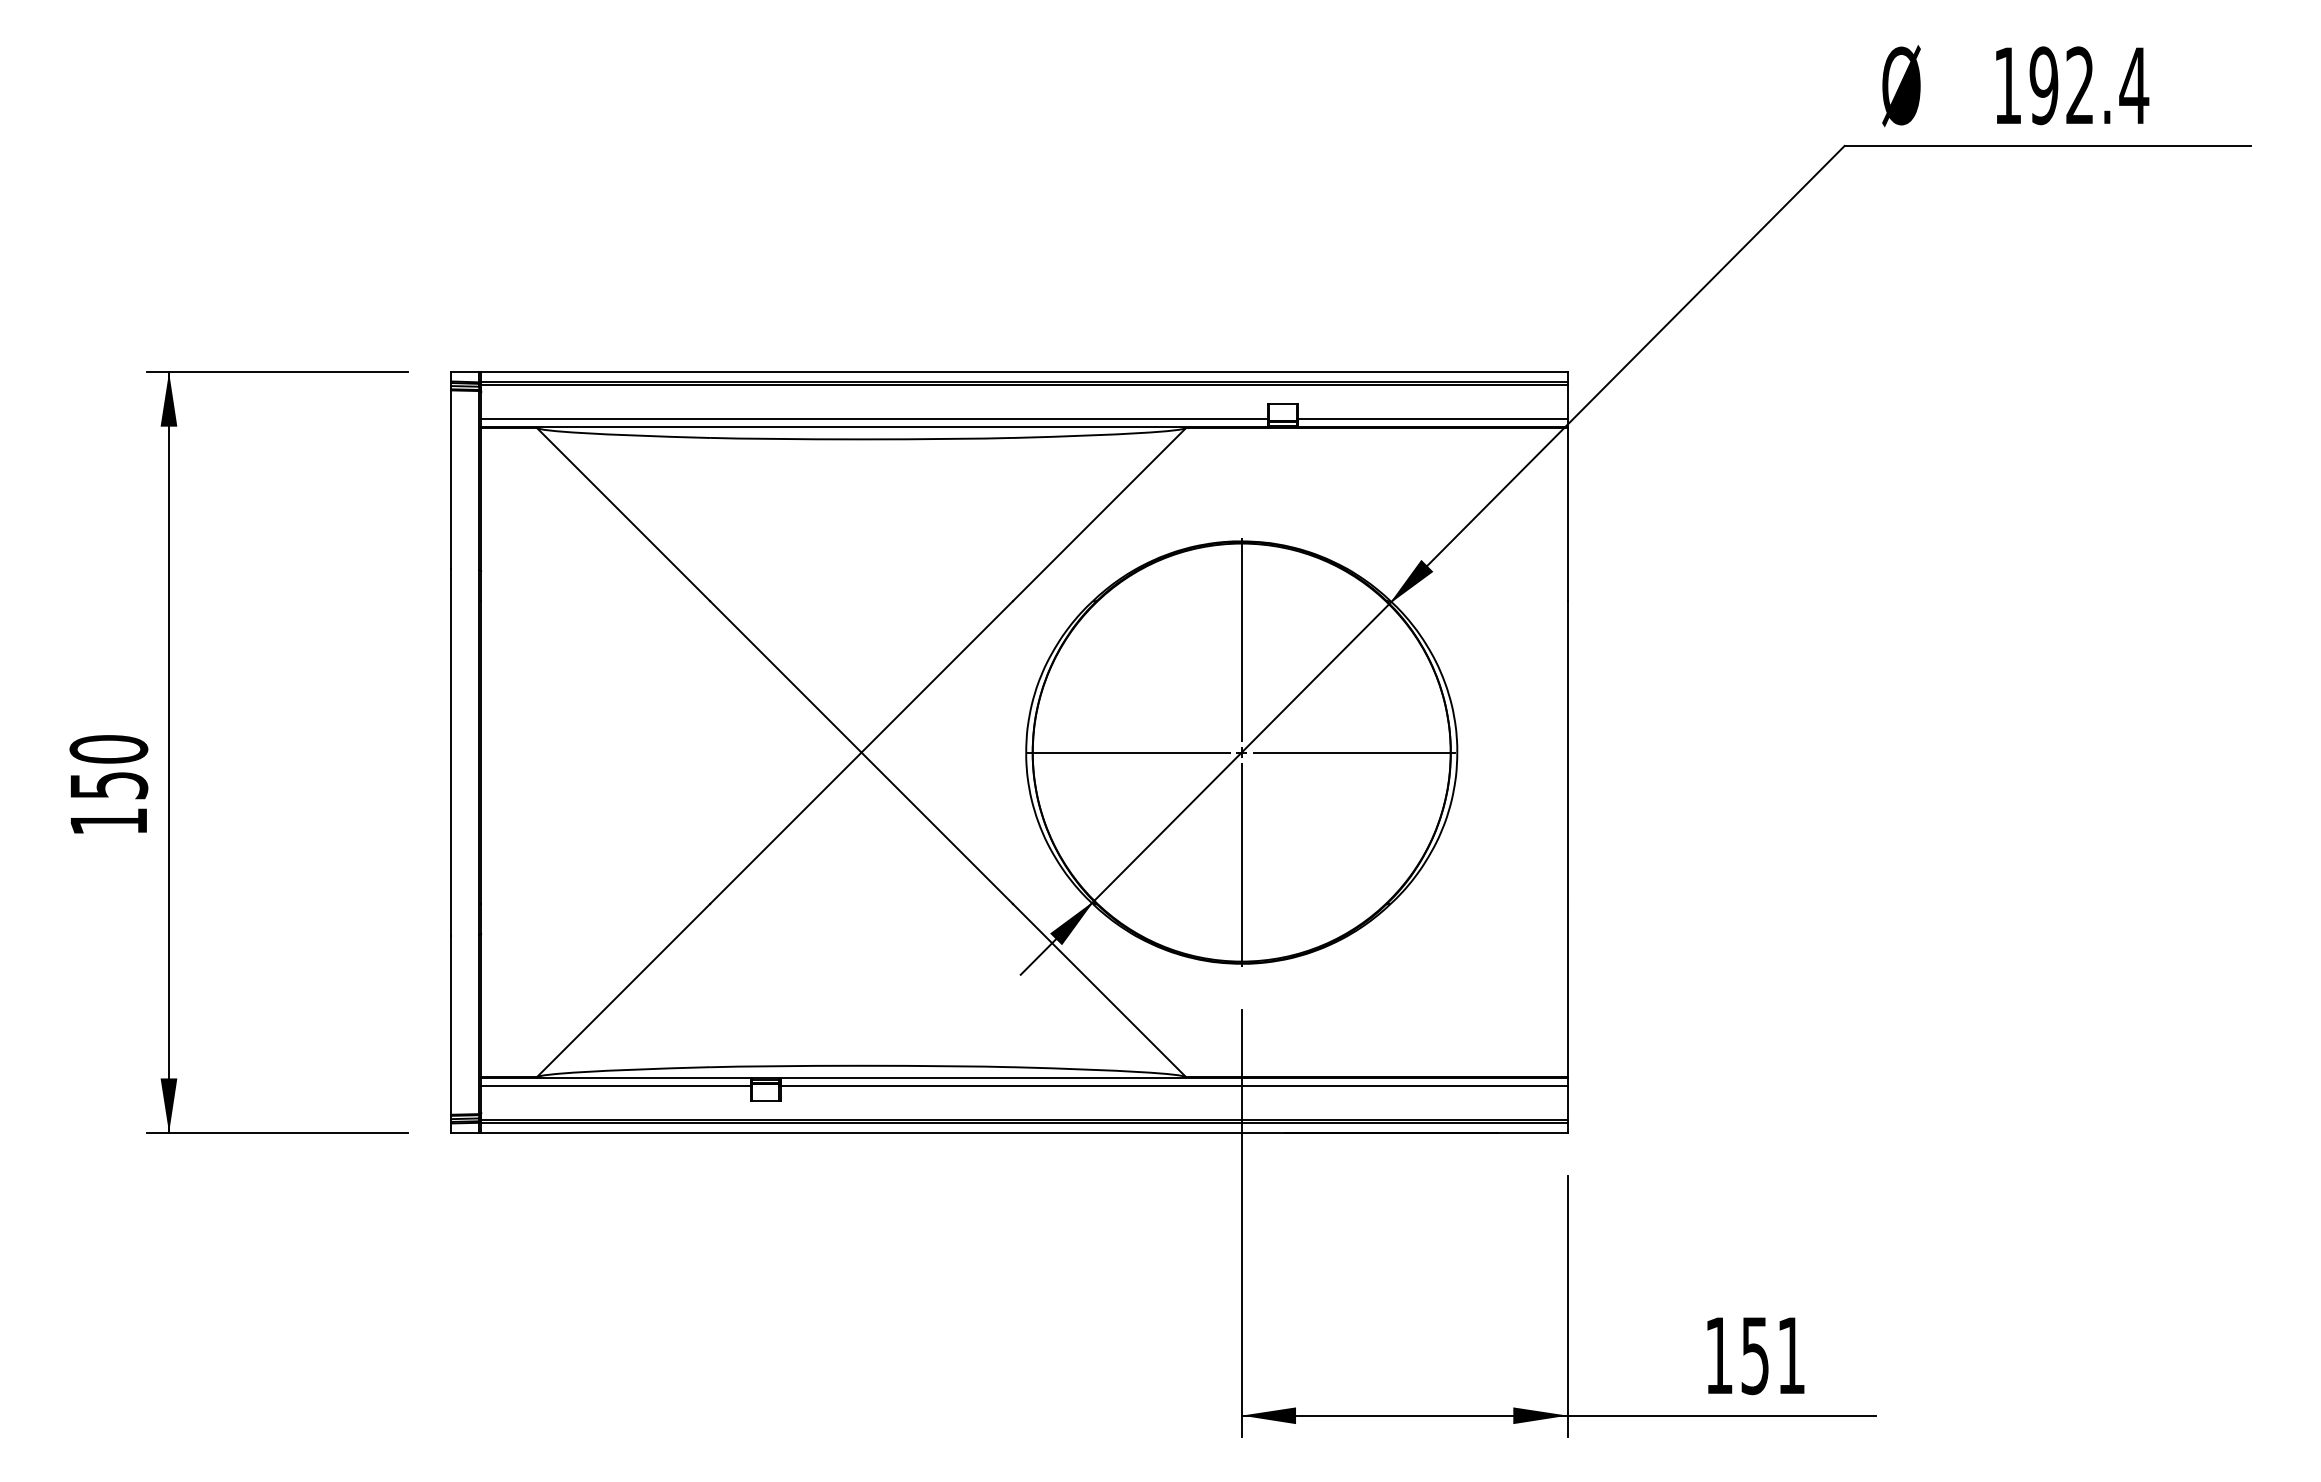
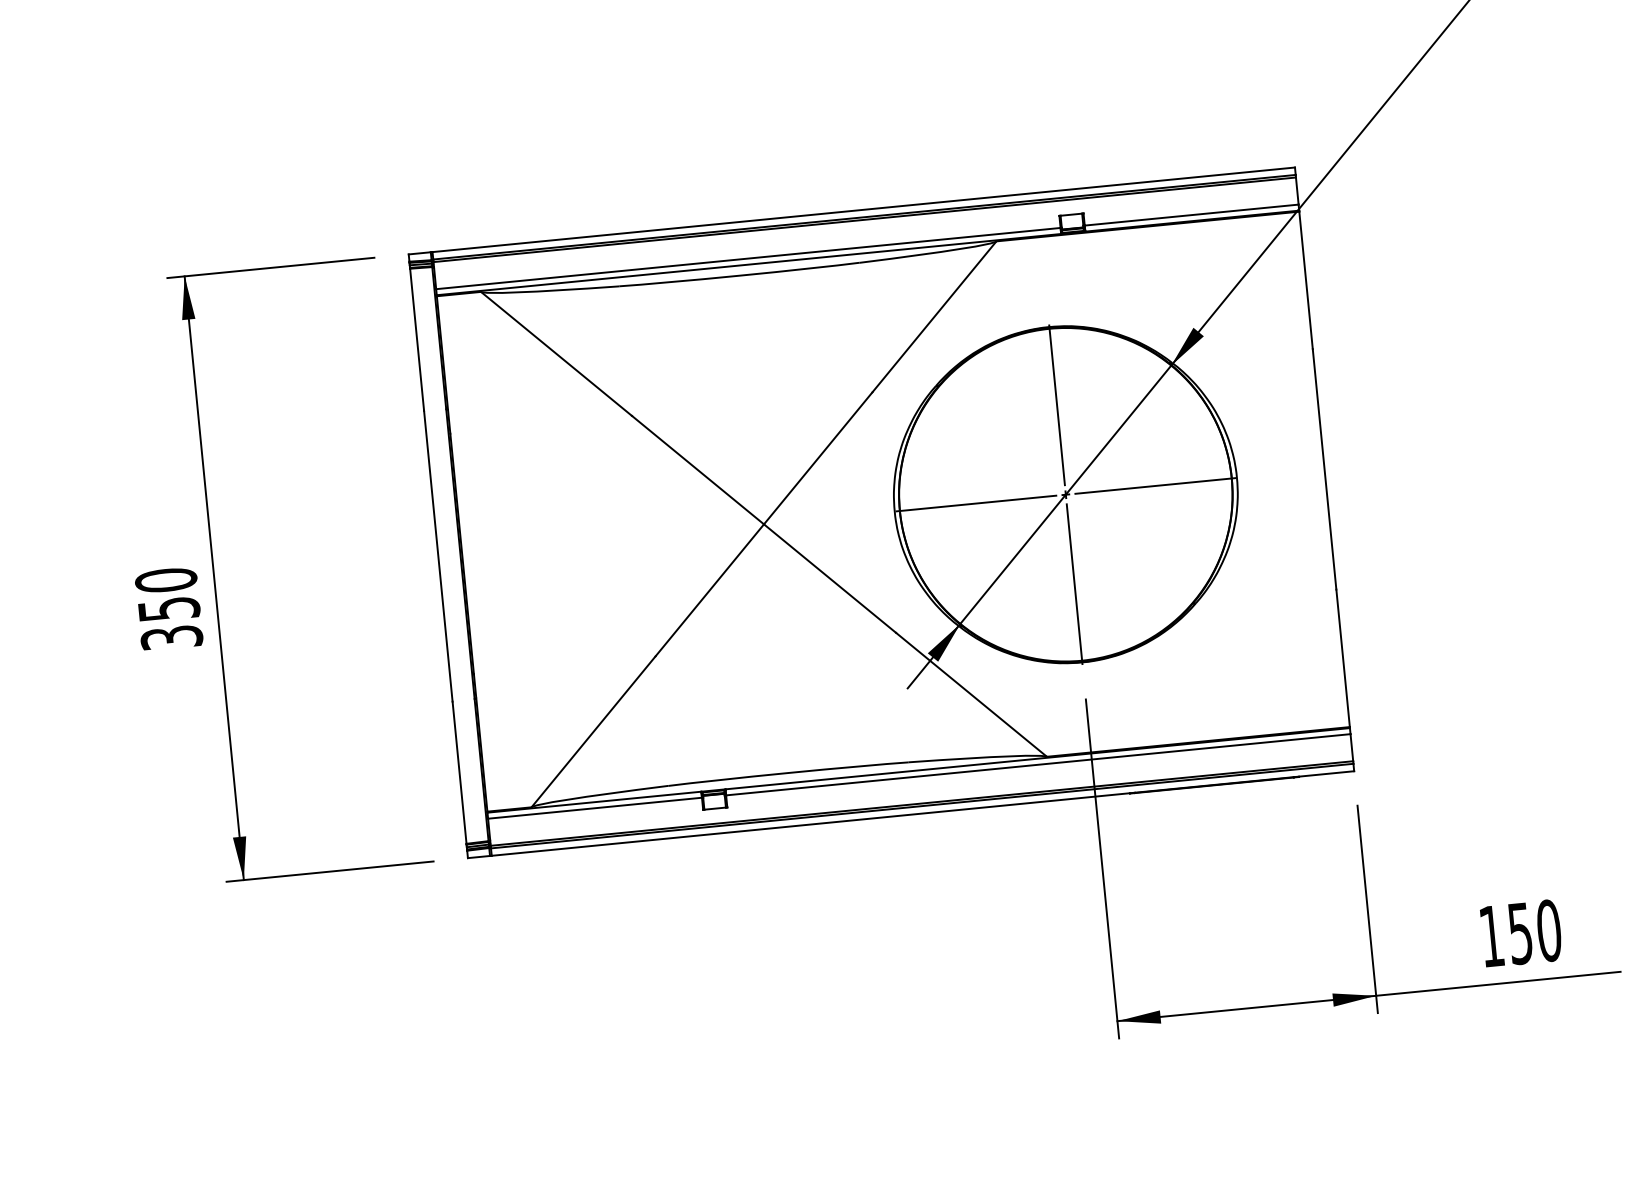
text: (108, 821) -> (171, 637), 150 -> 350
text: (1791, 1355) -> (1549, 930), 151 -> 150

